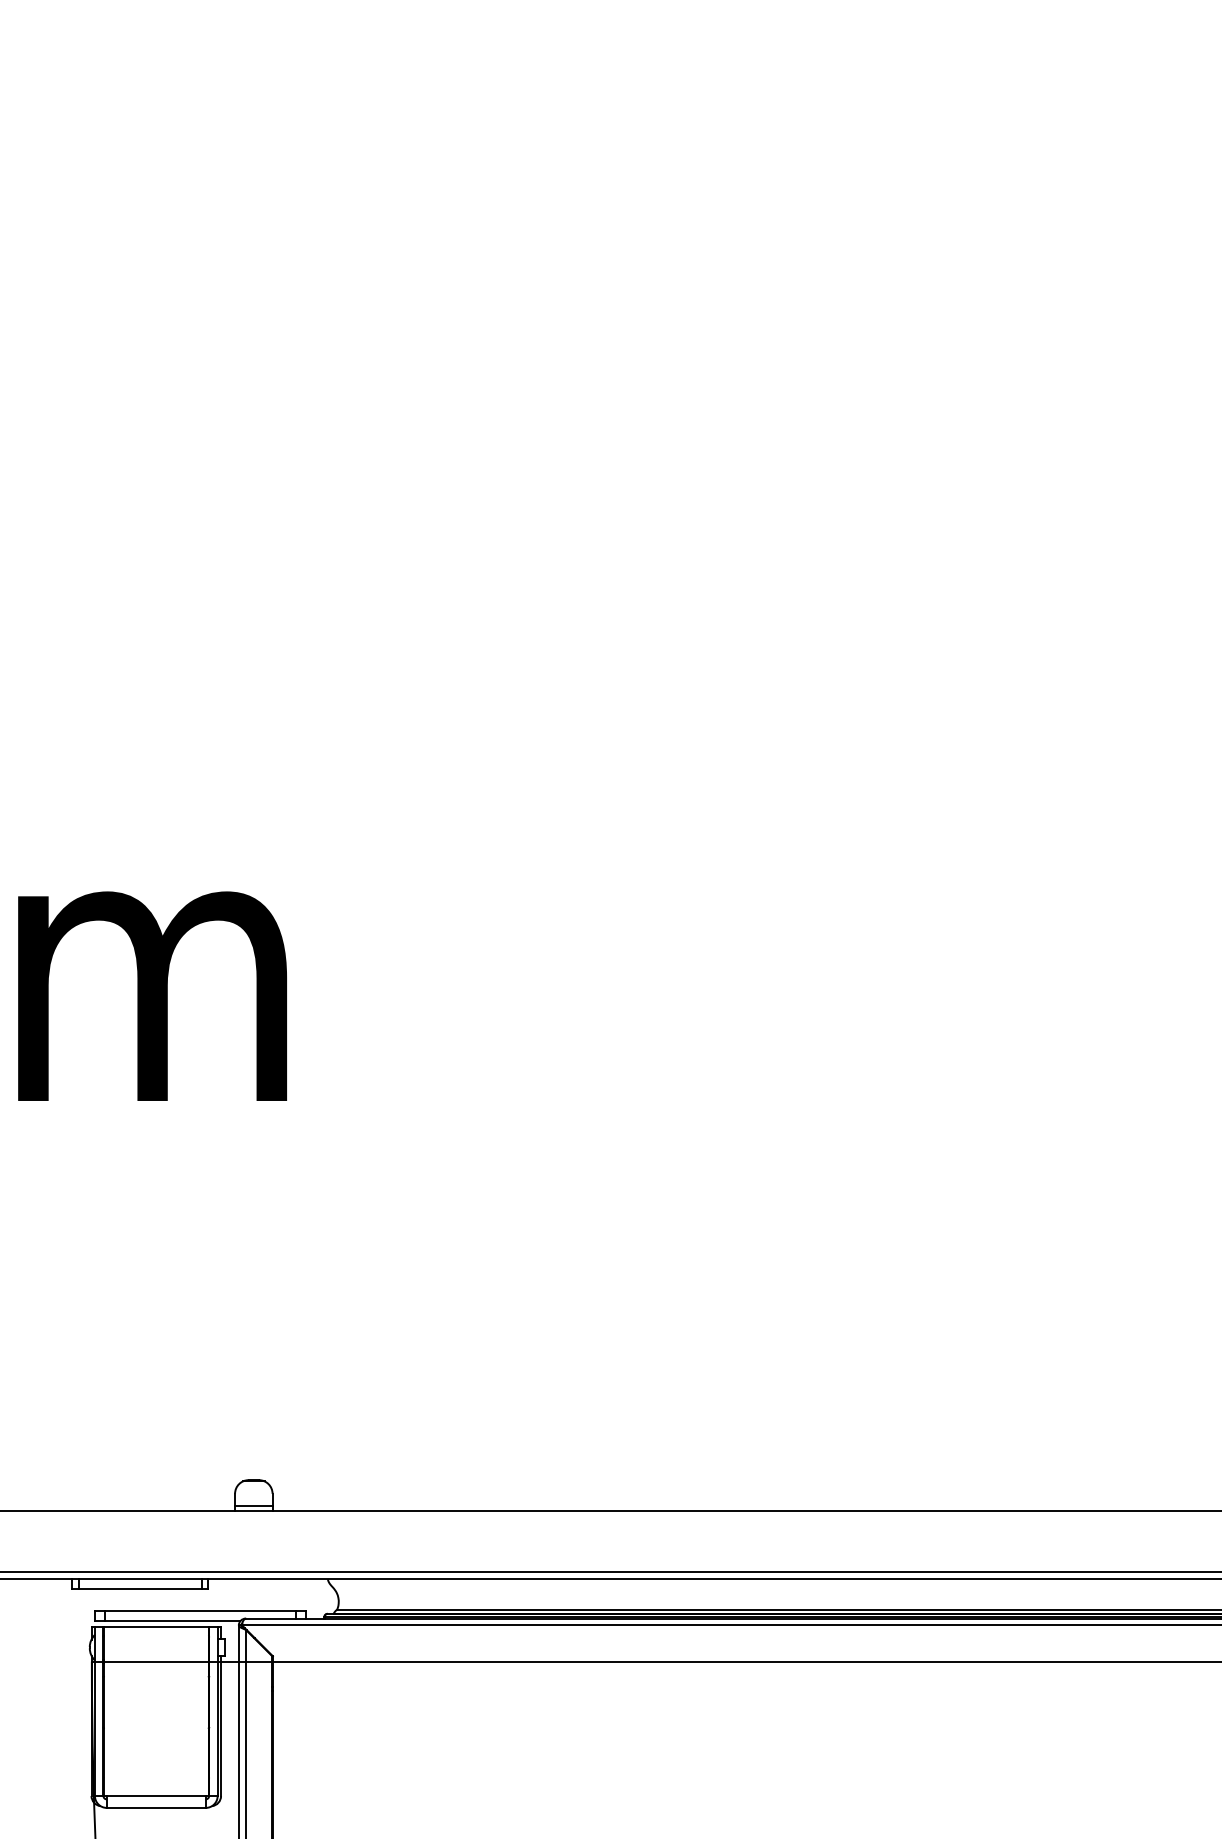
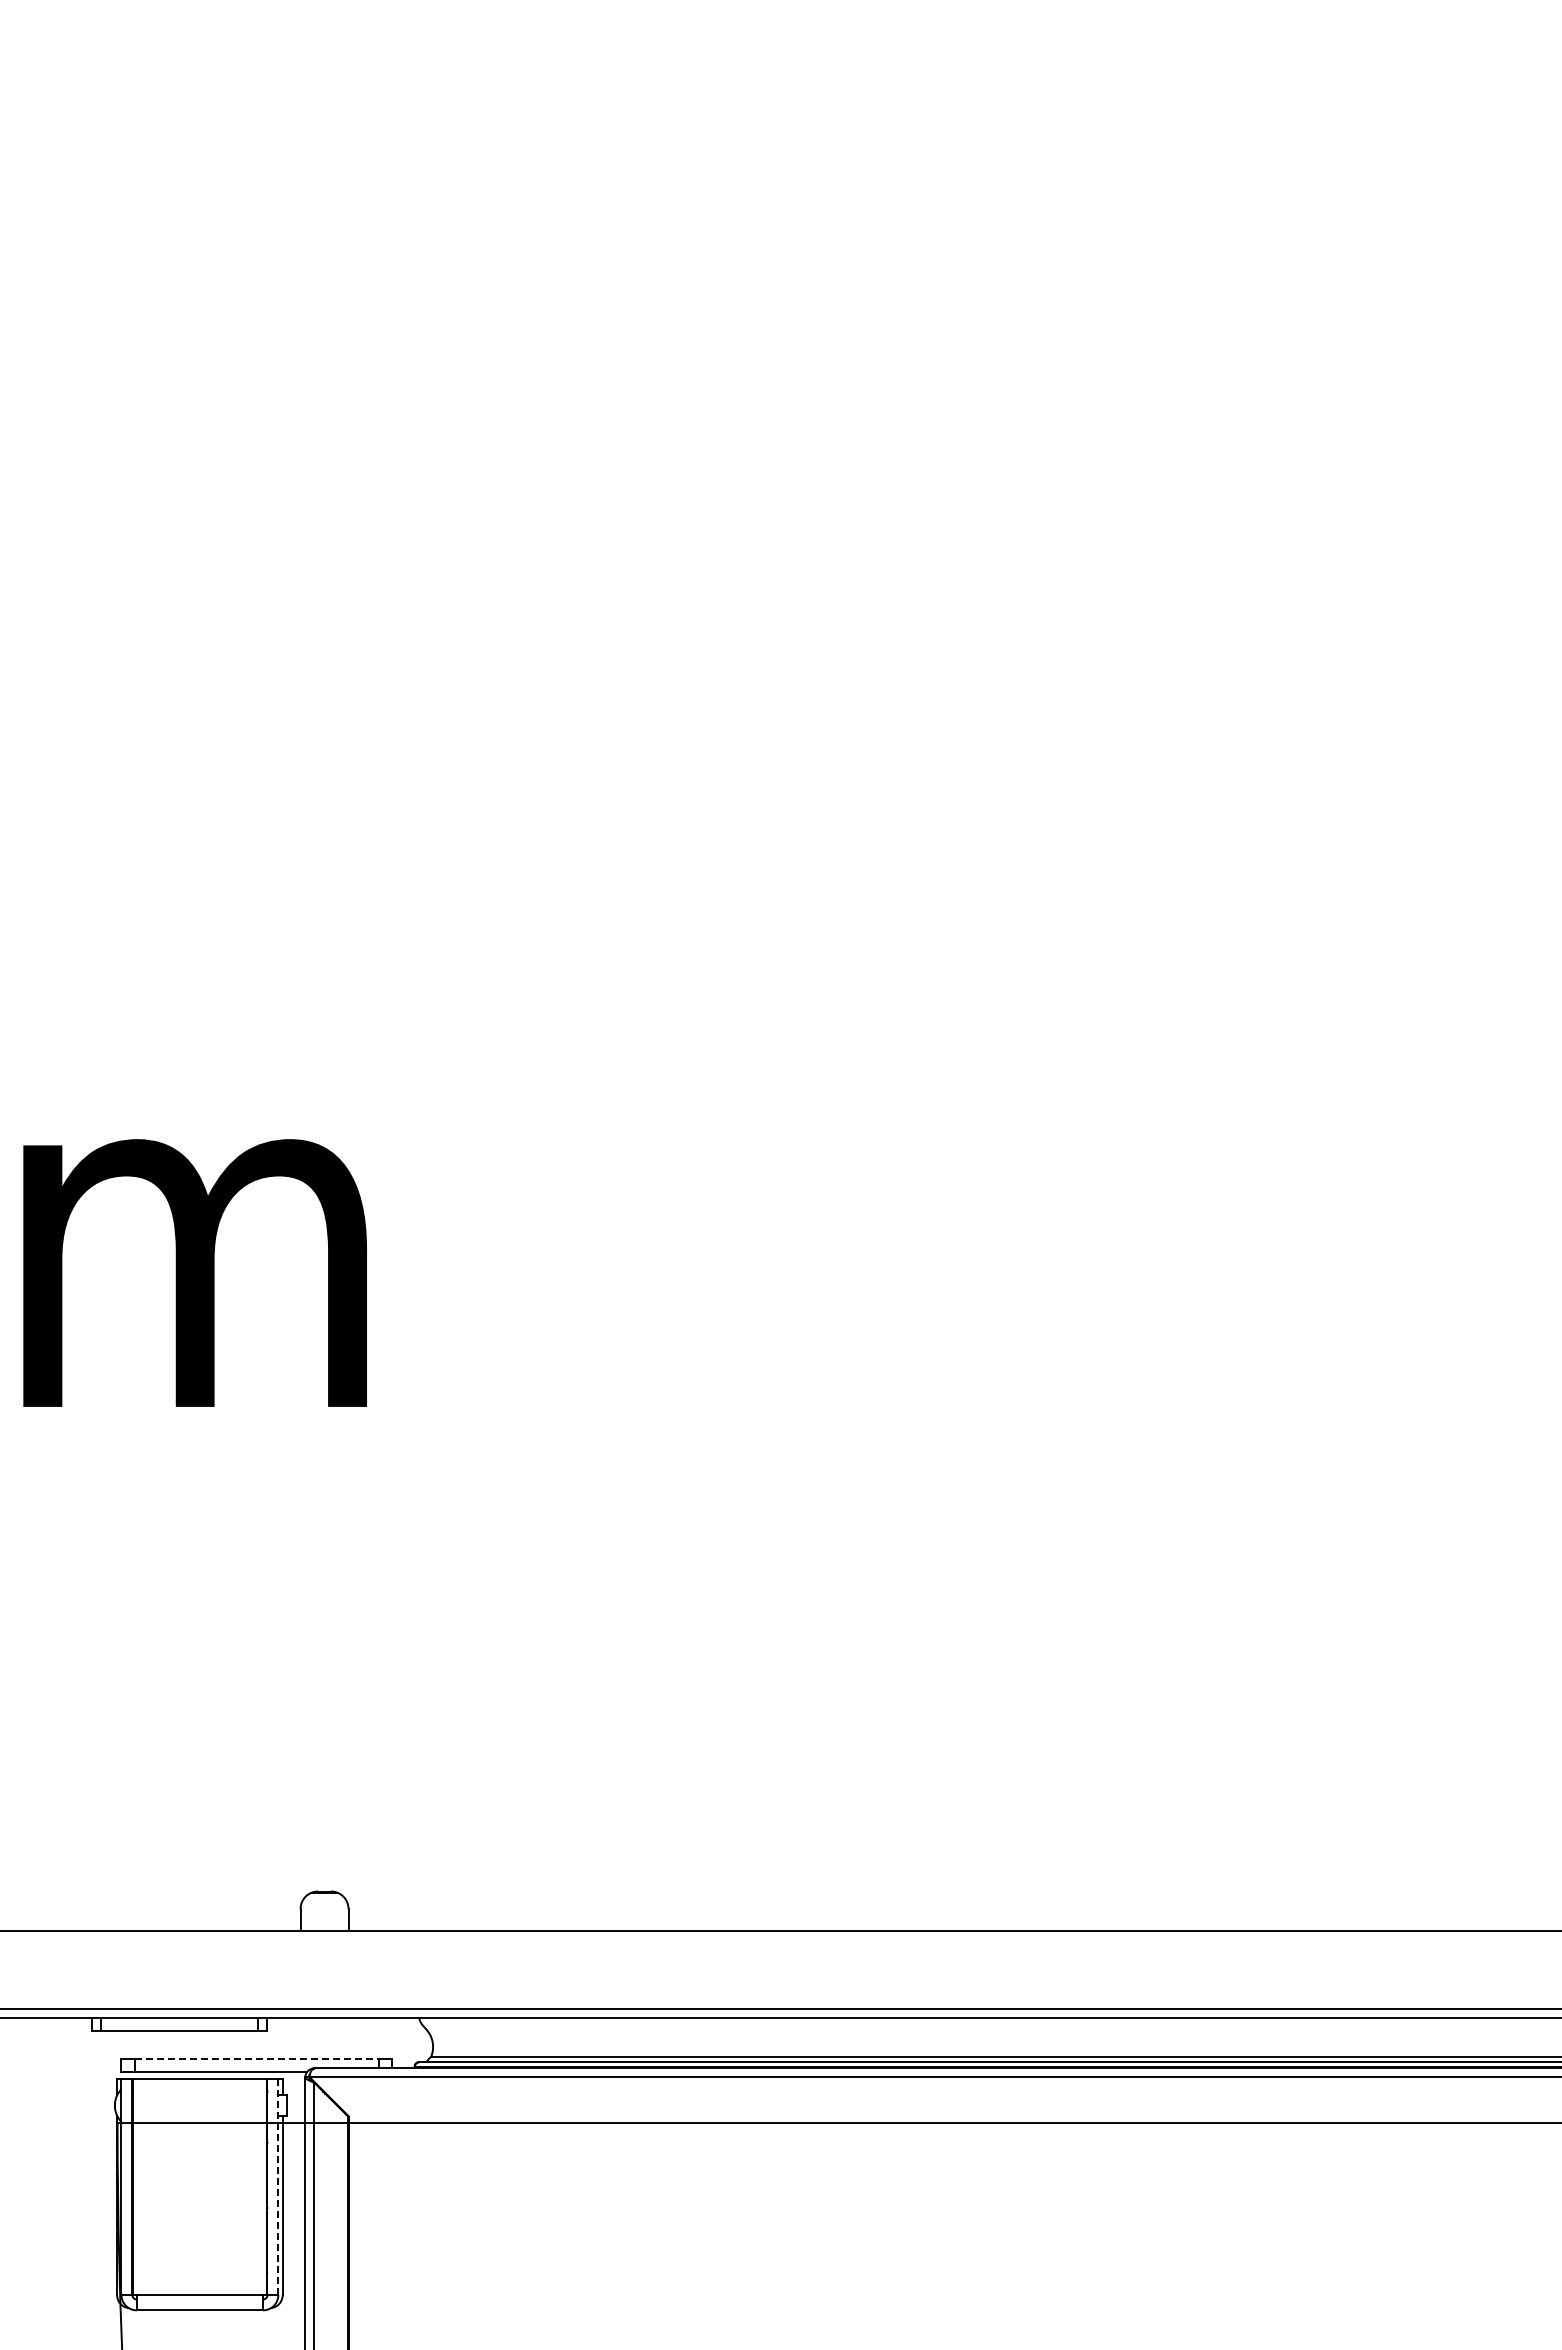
line: (253, 1505) -> (324, 1924), removed
line: (201, 1610) -> (257, 2058), solid -> dashed
line: (217, 1711) -> (278, 2187), solid -> dashed

